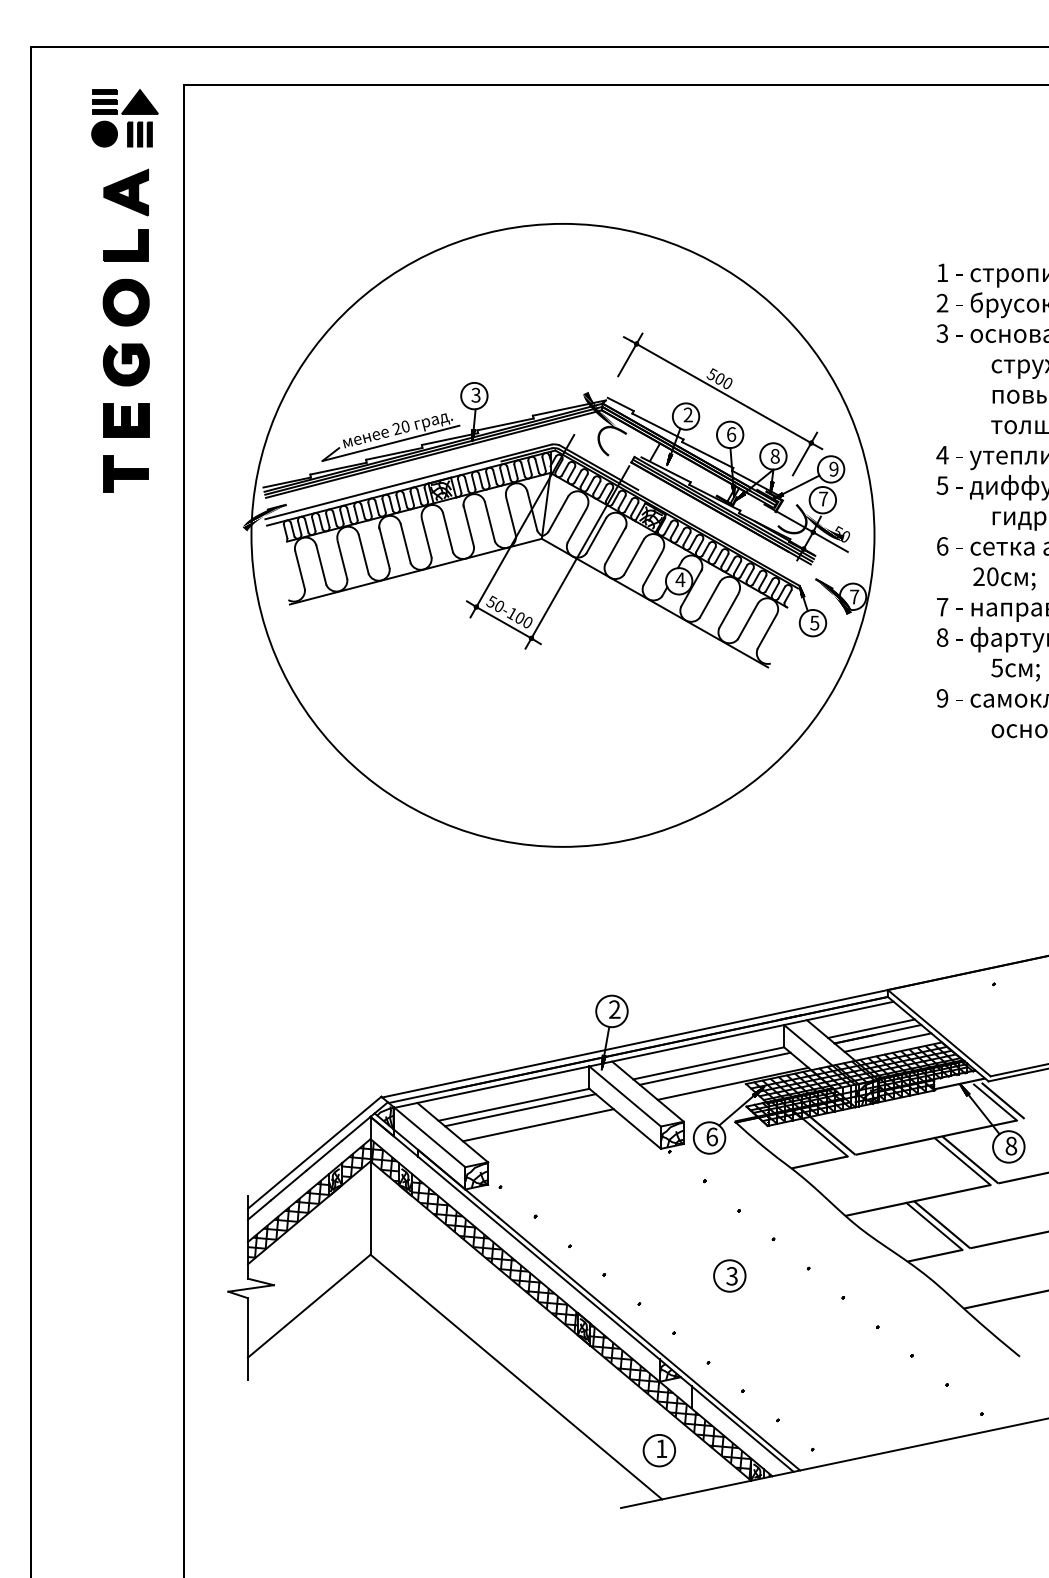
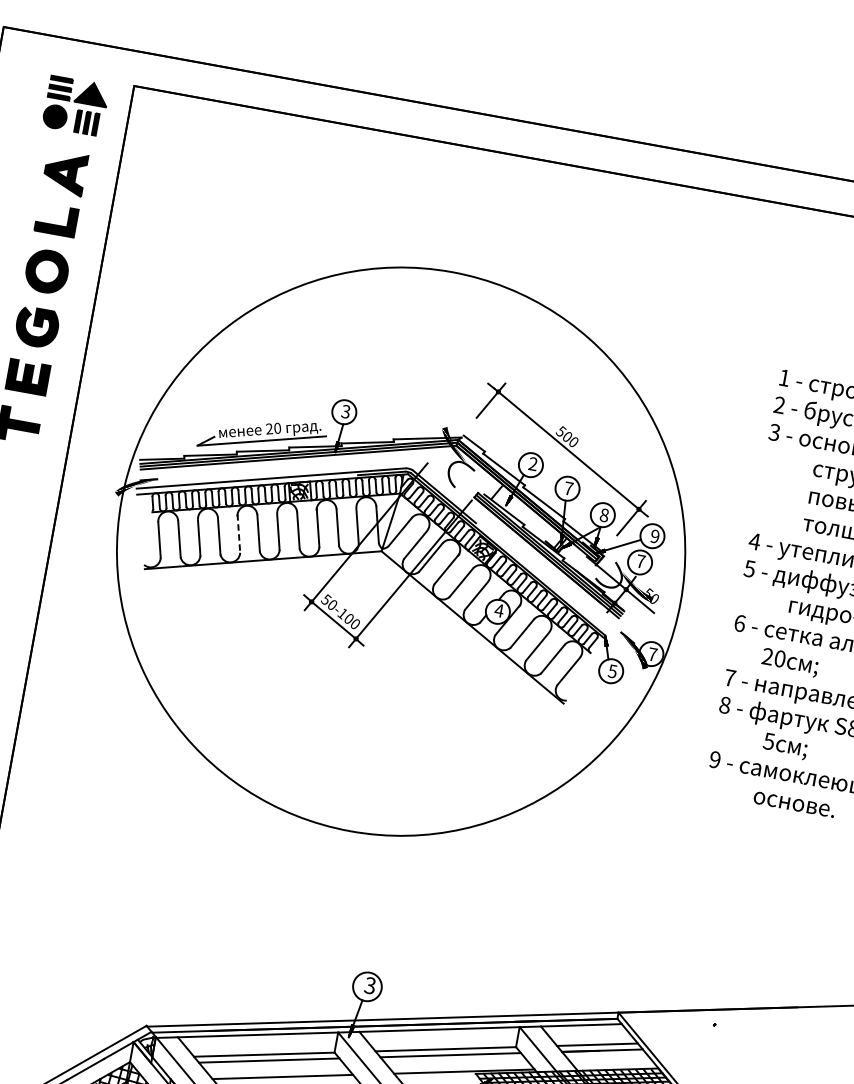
text: (731, 434) -> (568, 488), 6 -> 7
line: (384, 548) -> (238, 534), solid -> dashed
text: (614, 1009) -> (370, 985), 2 -> 3
line: (887, 1042) -> (609, 1059), removed

